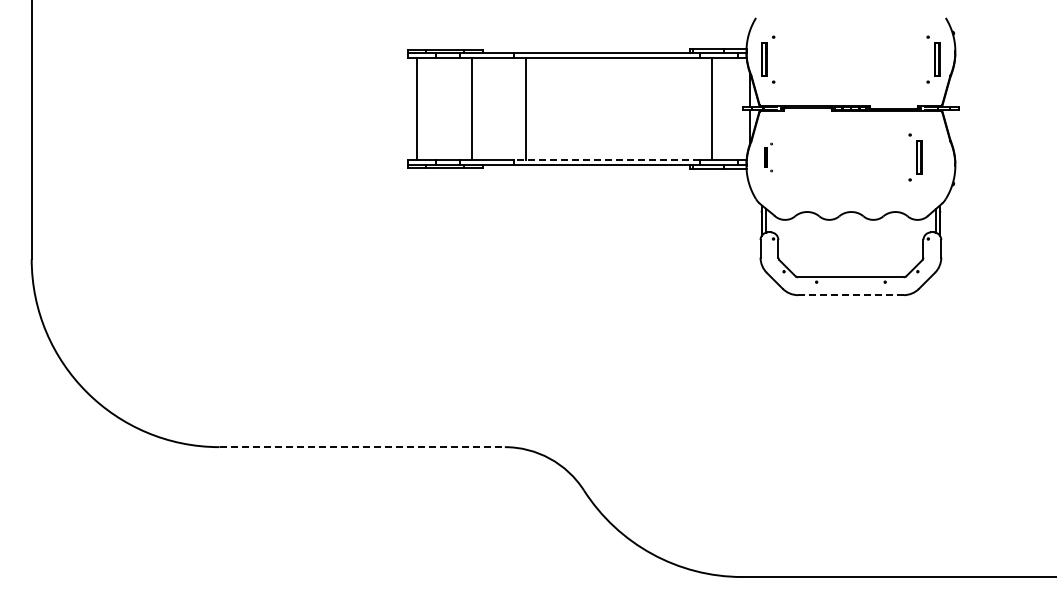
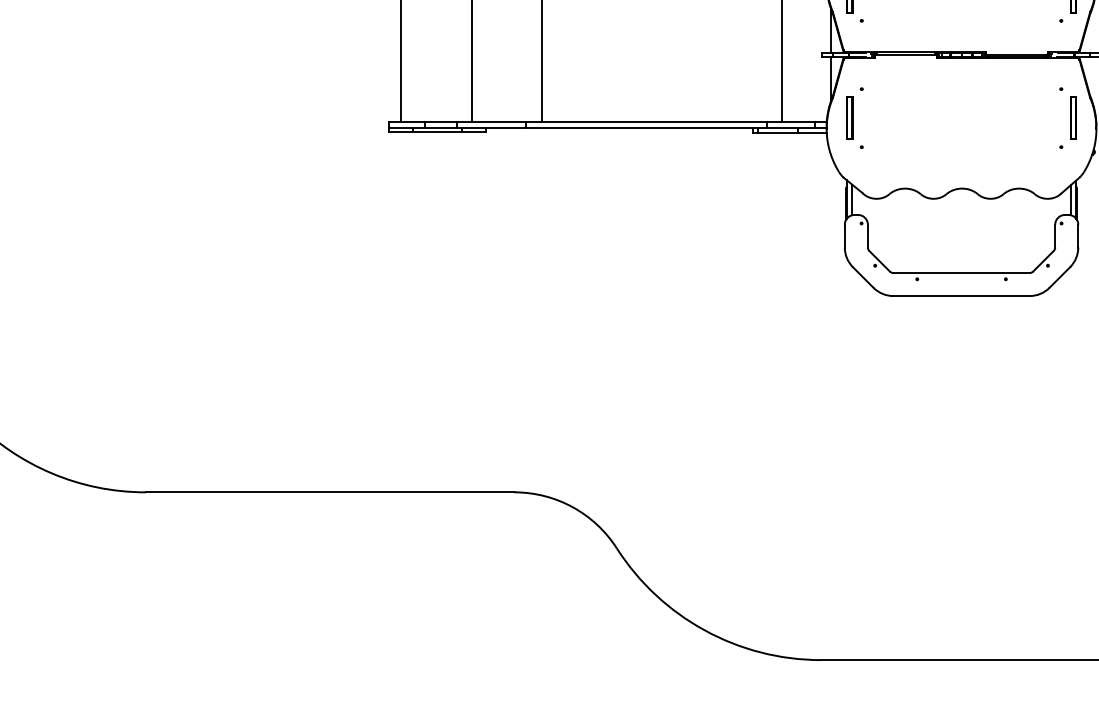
part: (768, 157) -> (855, 118), size x1.67
part: (915, 157) -> (1068, 118), moved
line: (607, 160) -> (647, 122), dashed -> solid
line: (850, 295) -> (960, 296), dashed -> solid
line: (362, 447) -> (330, 492), dashed -> solid

